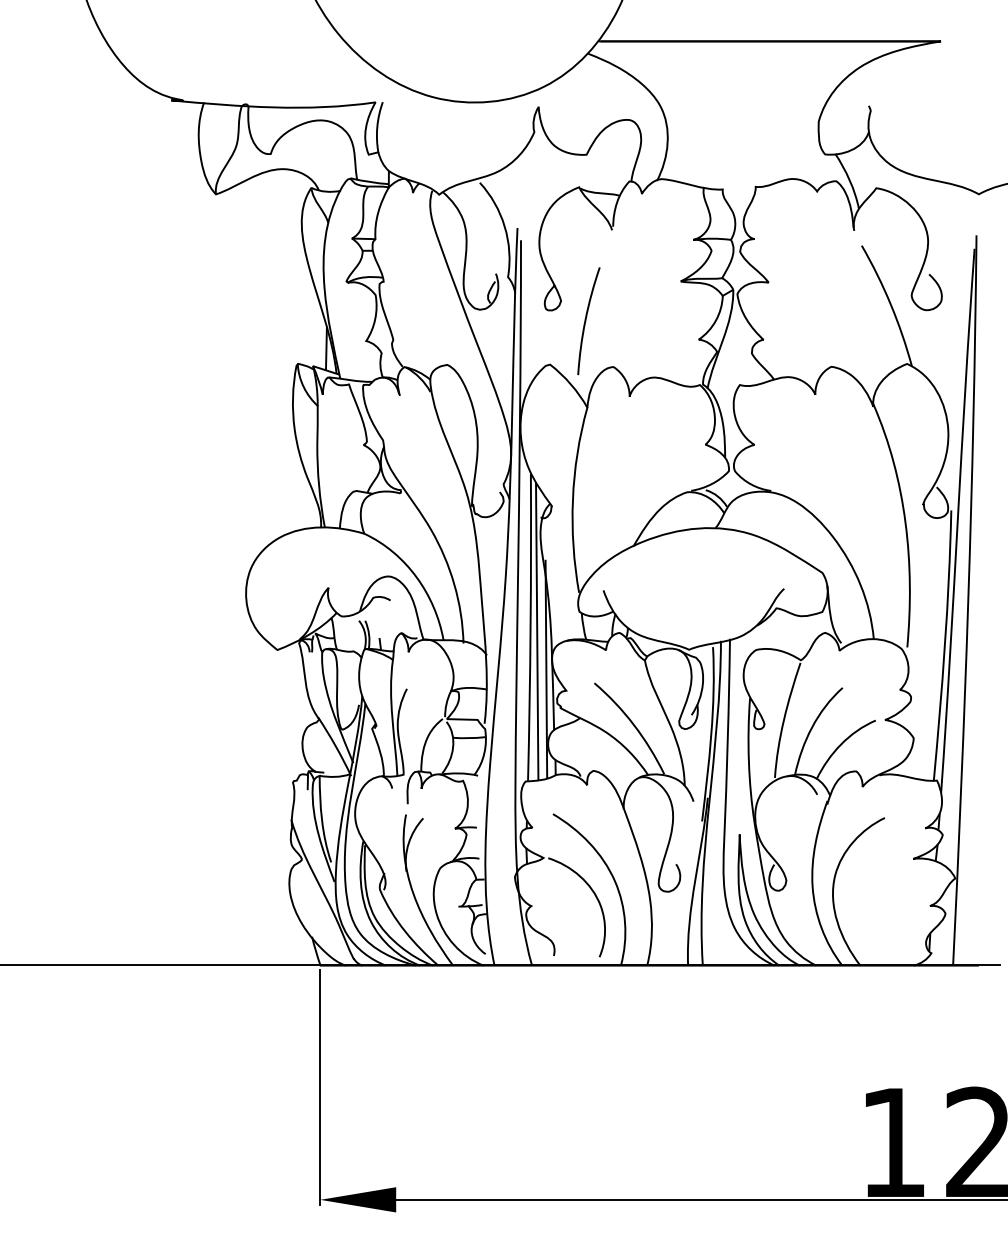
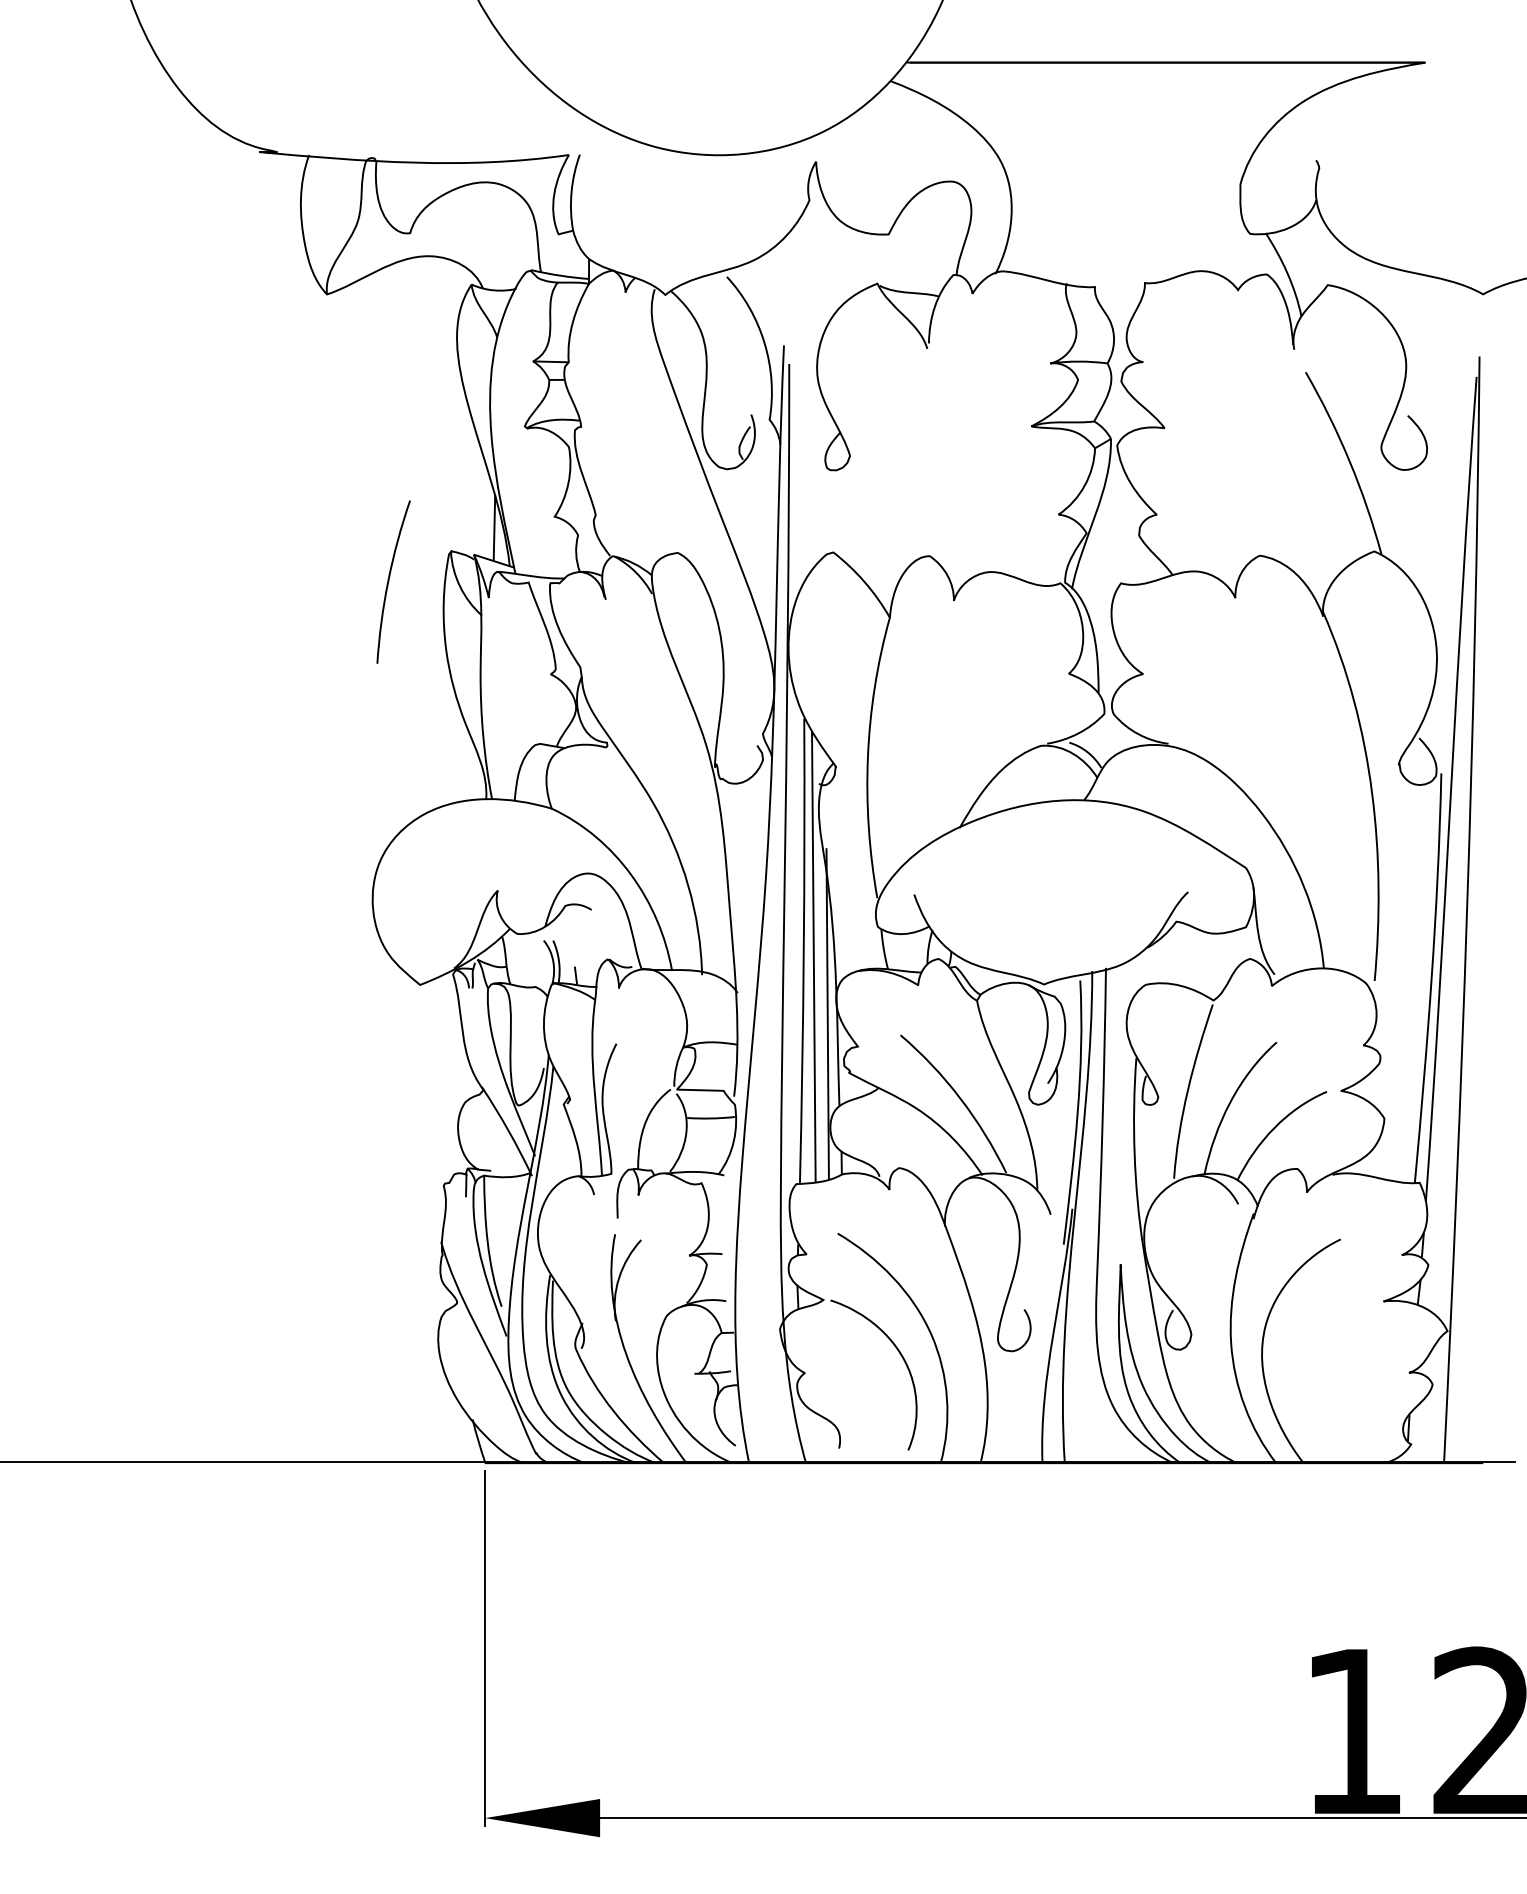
curve: (586, 321) -> (389, 582), moved

